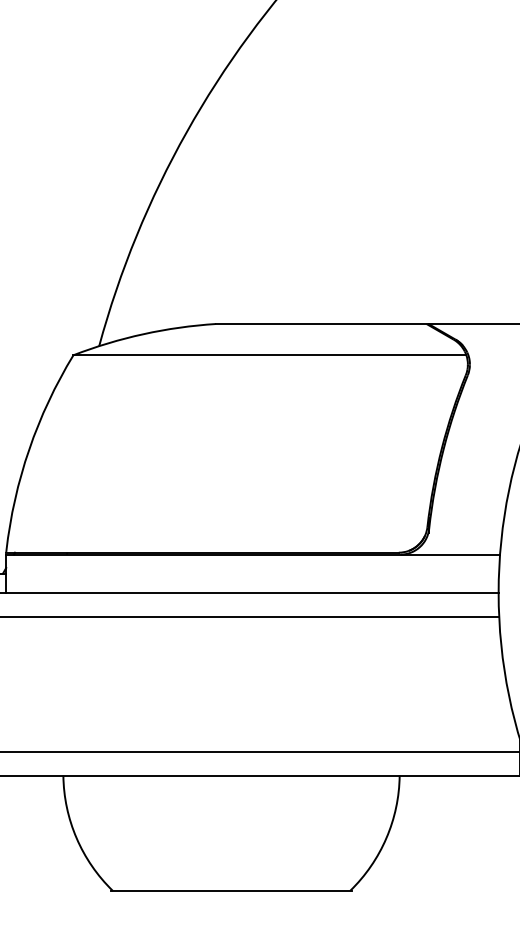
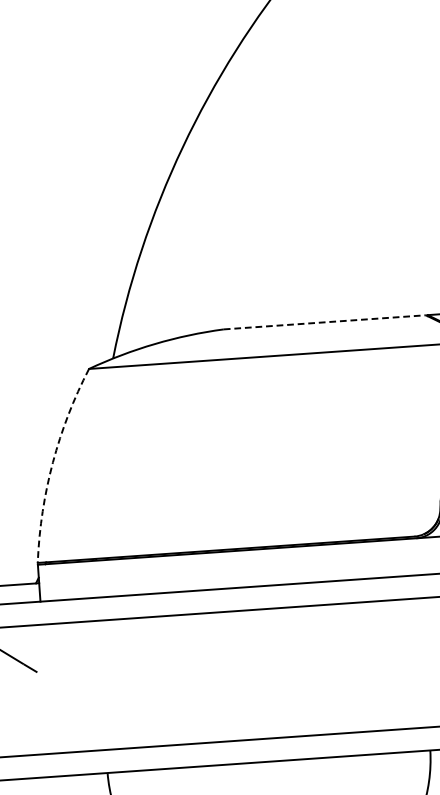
line: (321, 324) -> (325, 322), solid -> dashed
arc: (29, 449) -> (53, 462), solid -> dashed

